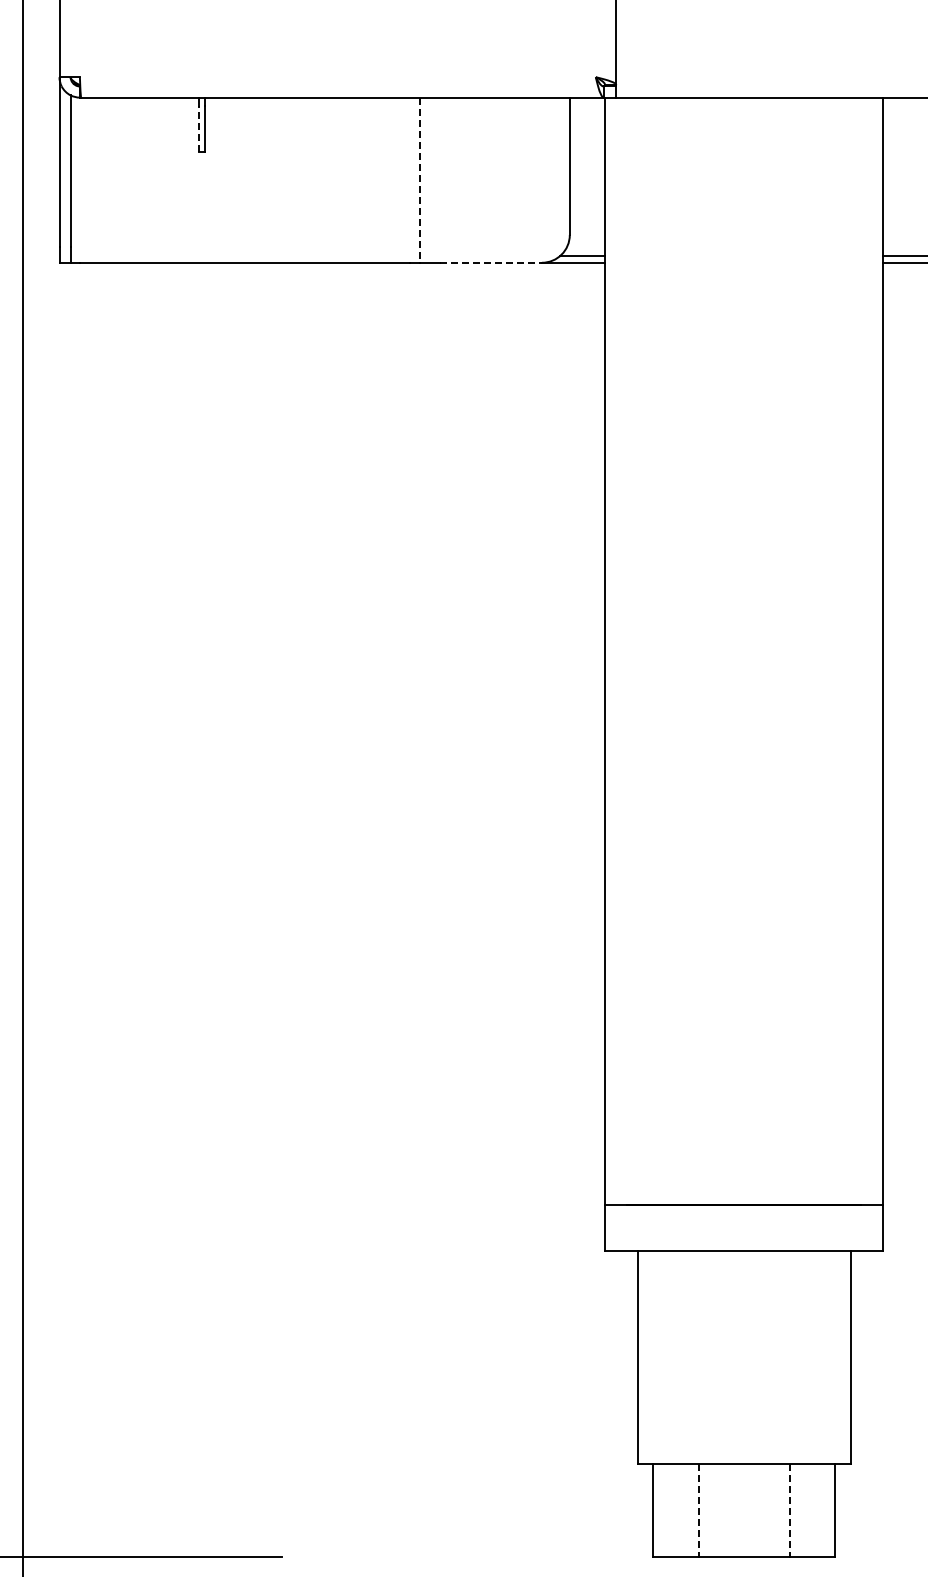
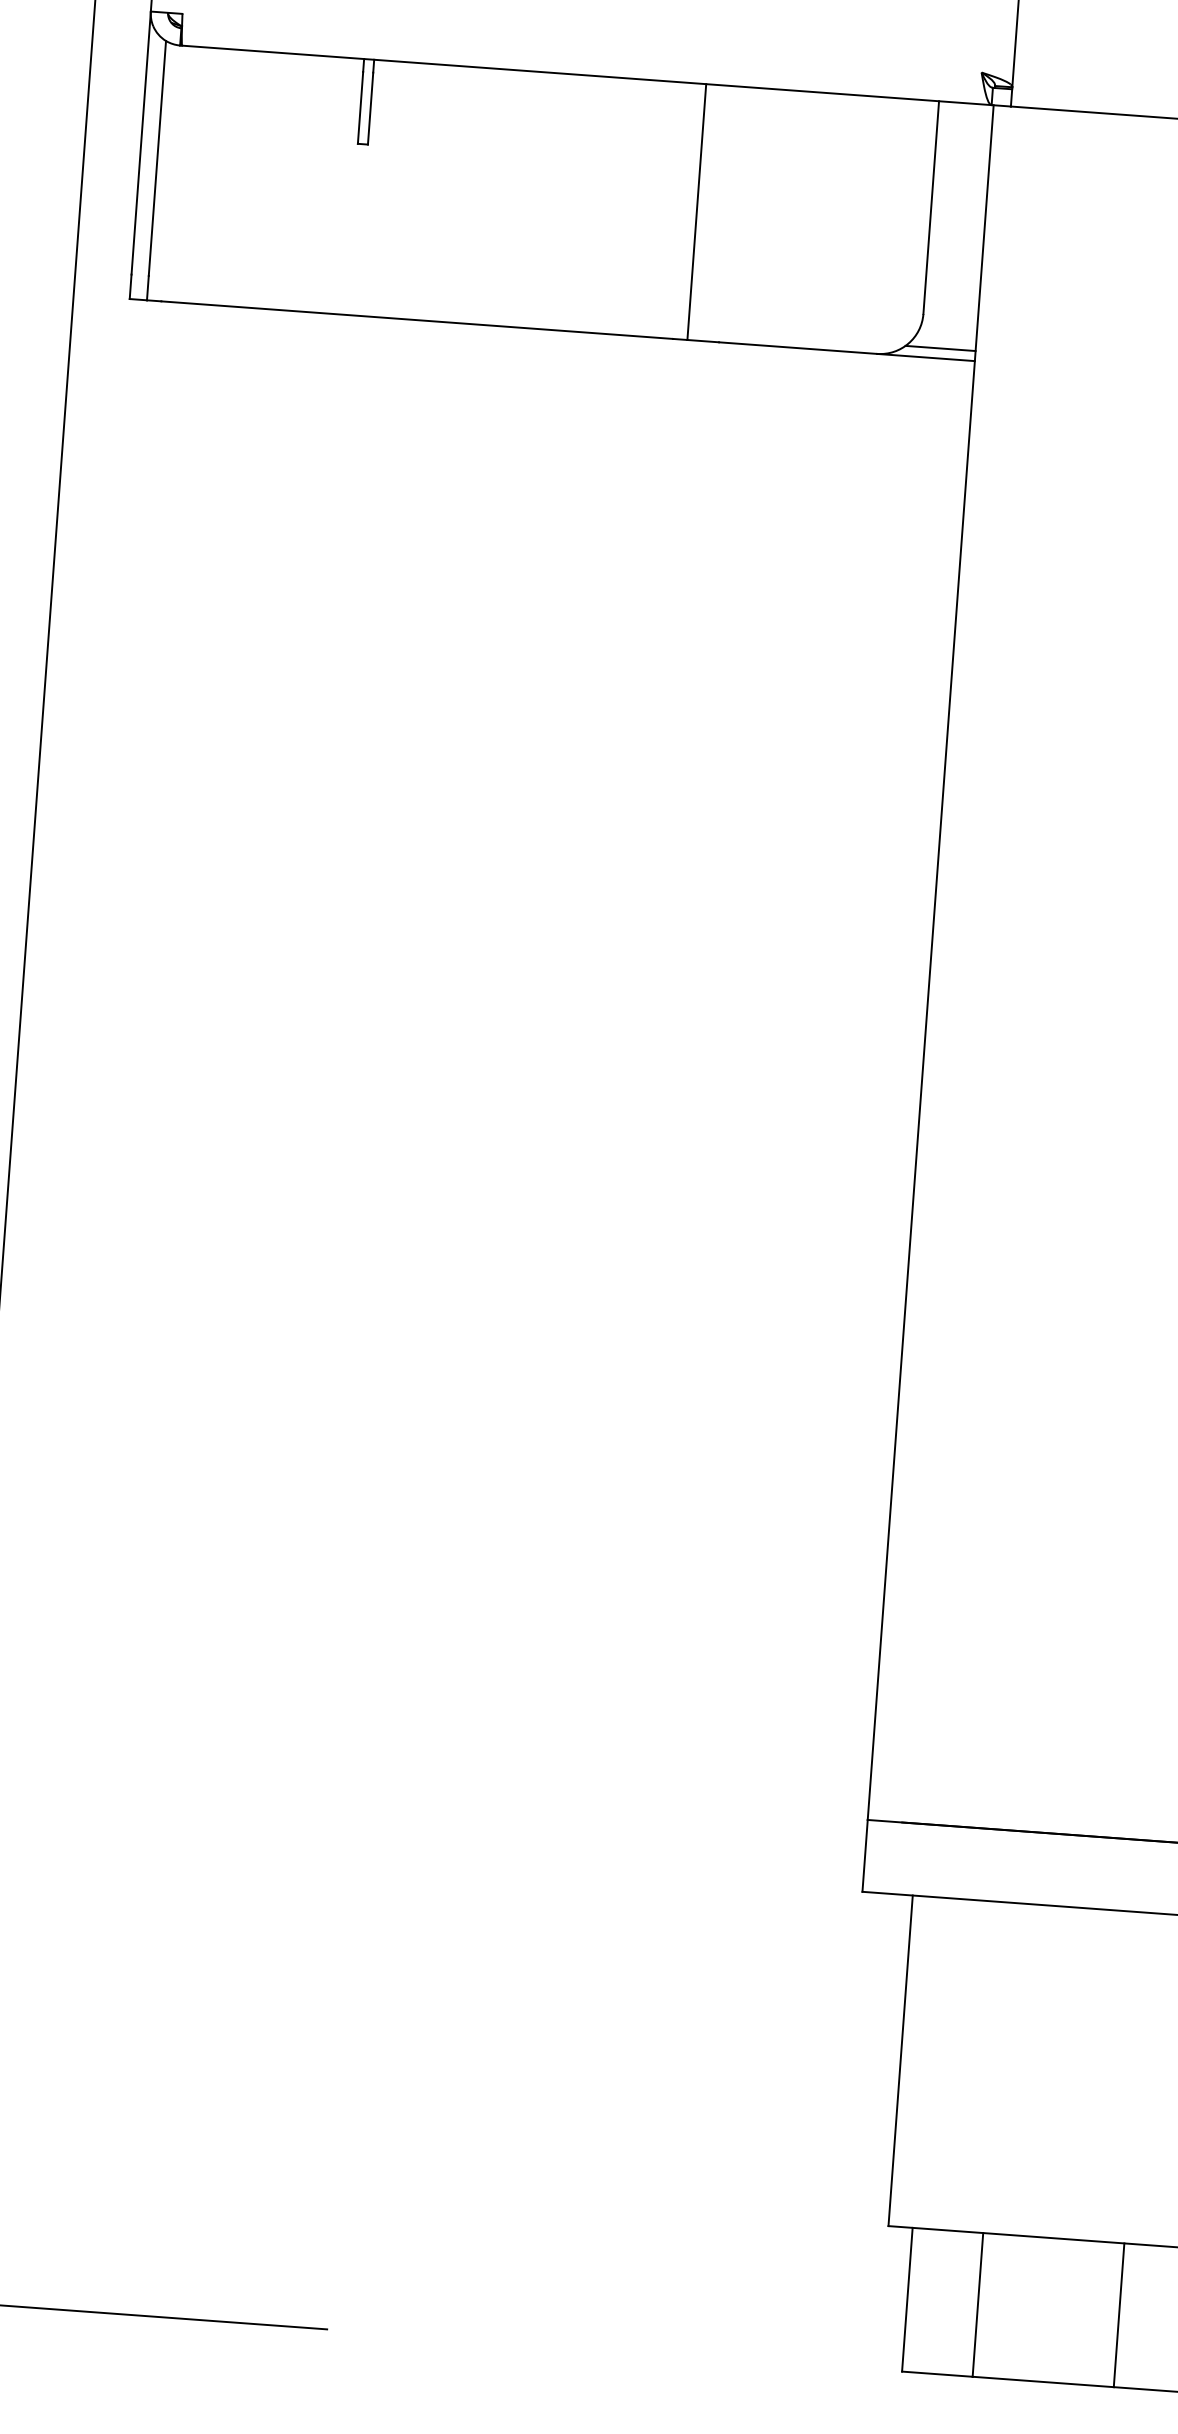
line: (198, 128) -> (360, 106), dashed -> solid
line: (419, 180) -> (696, 212), dashed -> solid
line: (491, 262) -> (798, 347), dashed -> solid
line: (698, 1511) -> (977, 2306), dashed -> solid
line: (789, 1511) -> (1118, 2316), dashed -> solid

